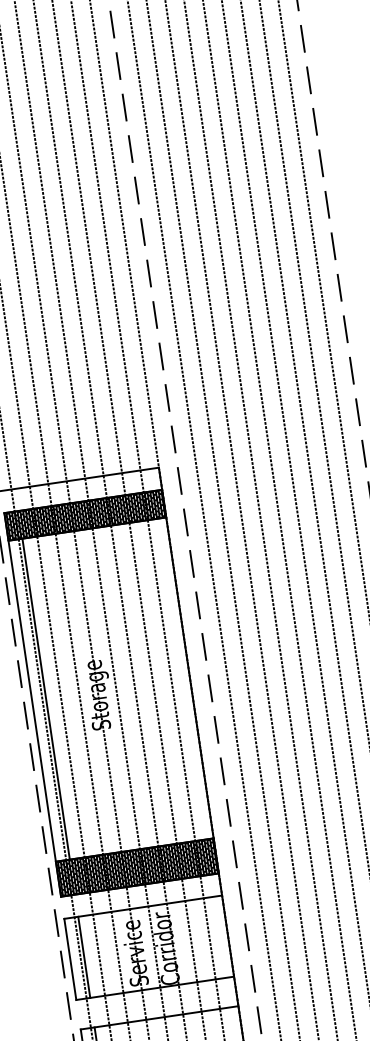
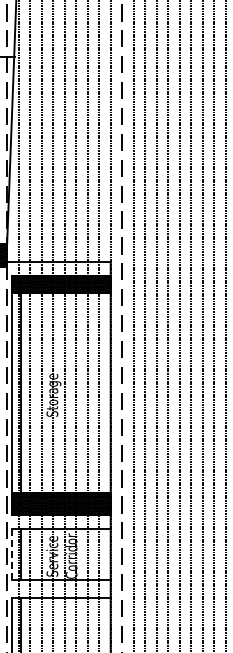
line: (70, 958) -> (12, 553), solid -> dashed

